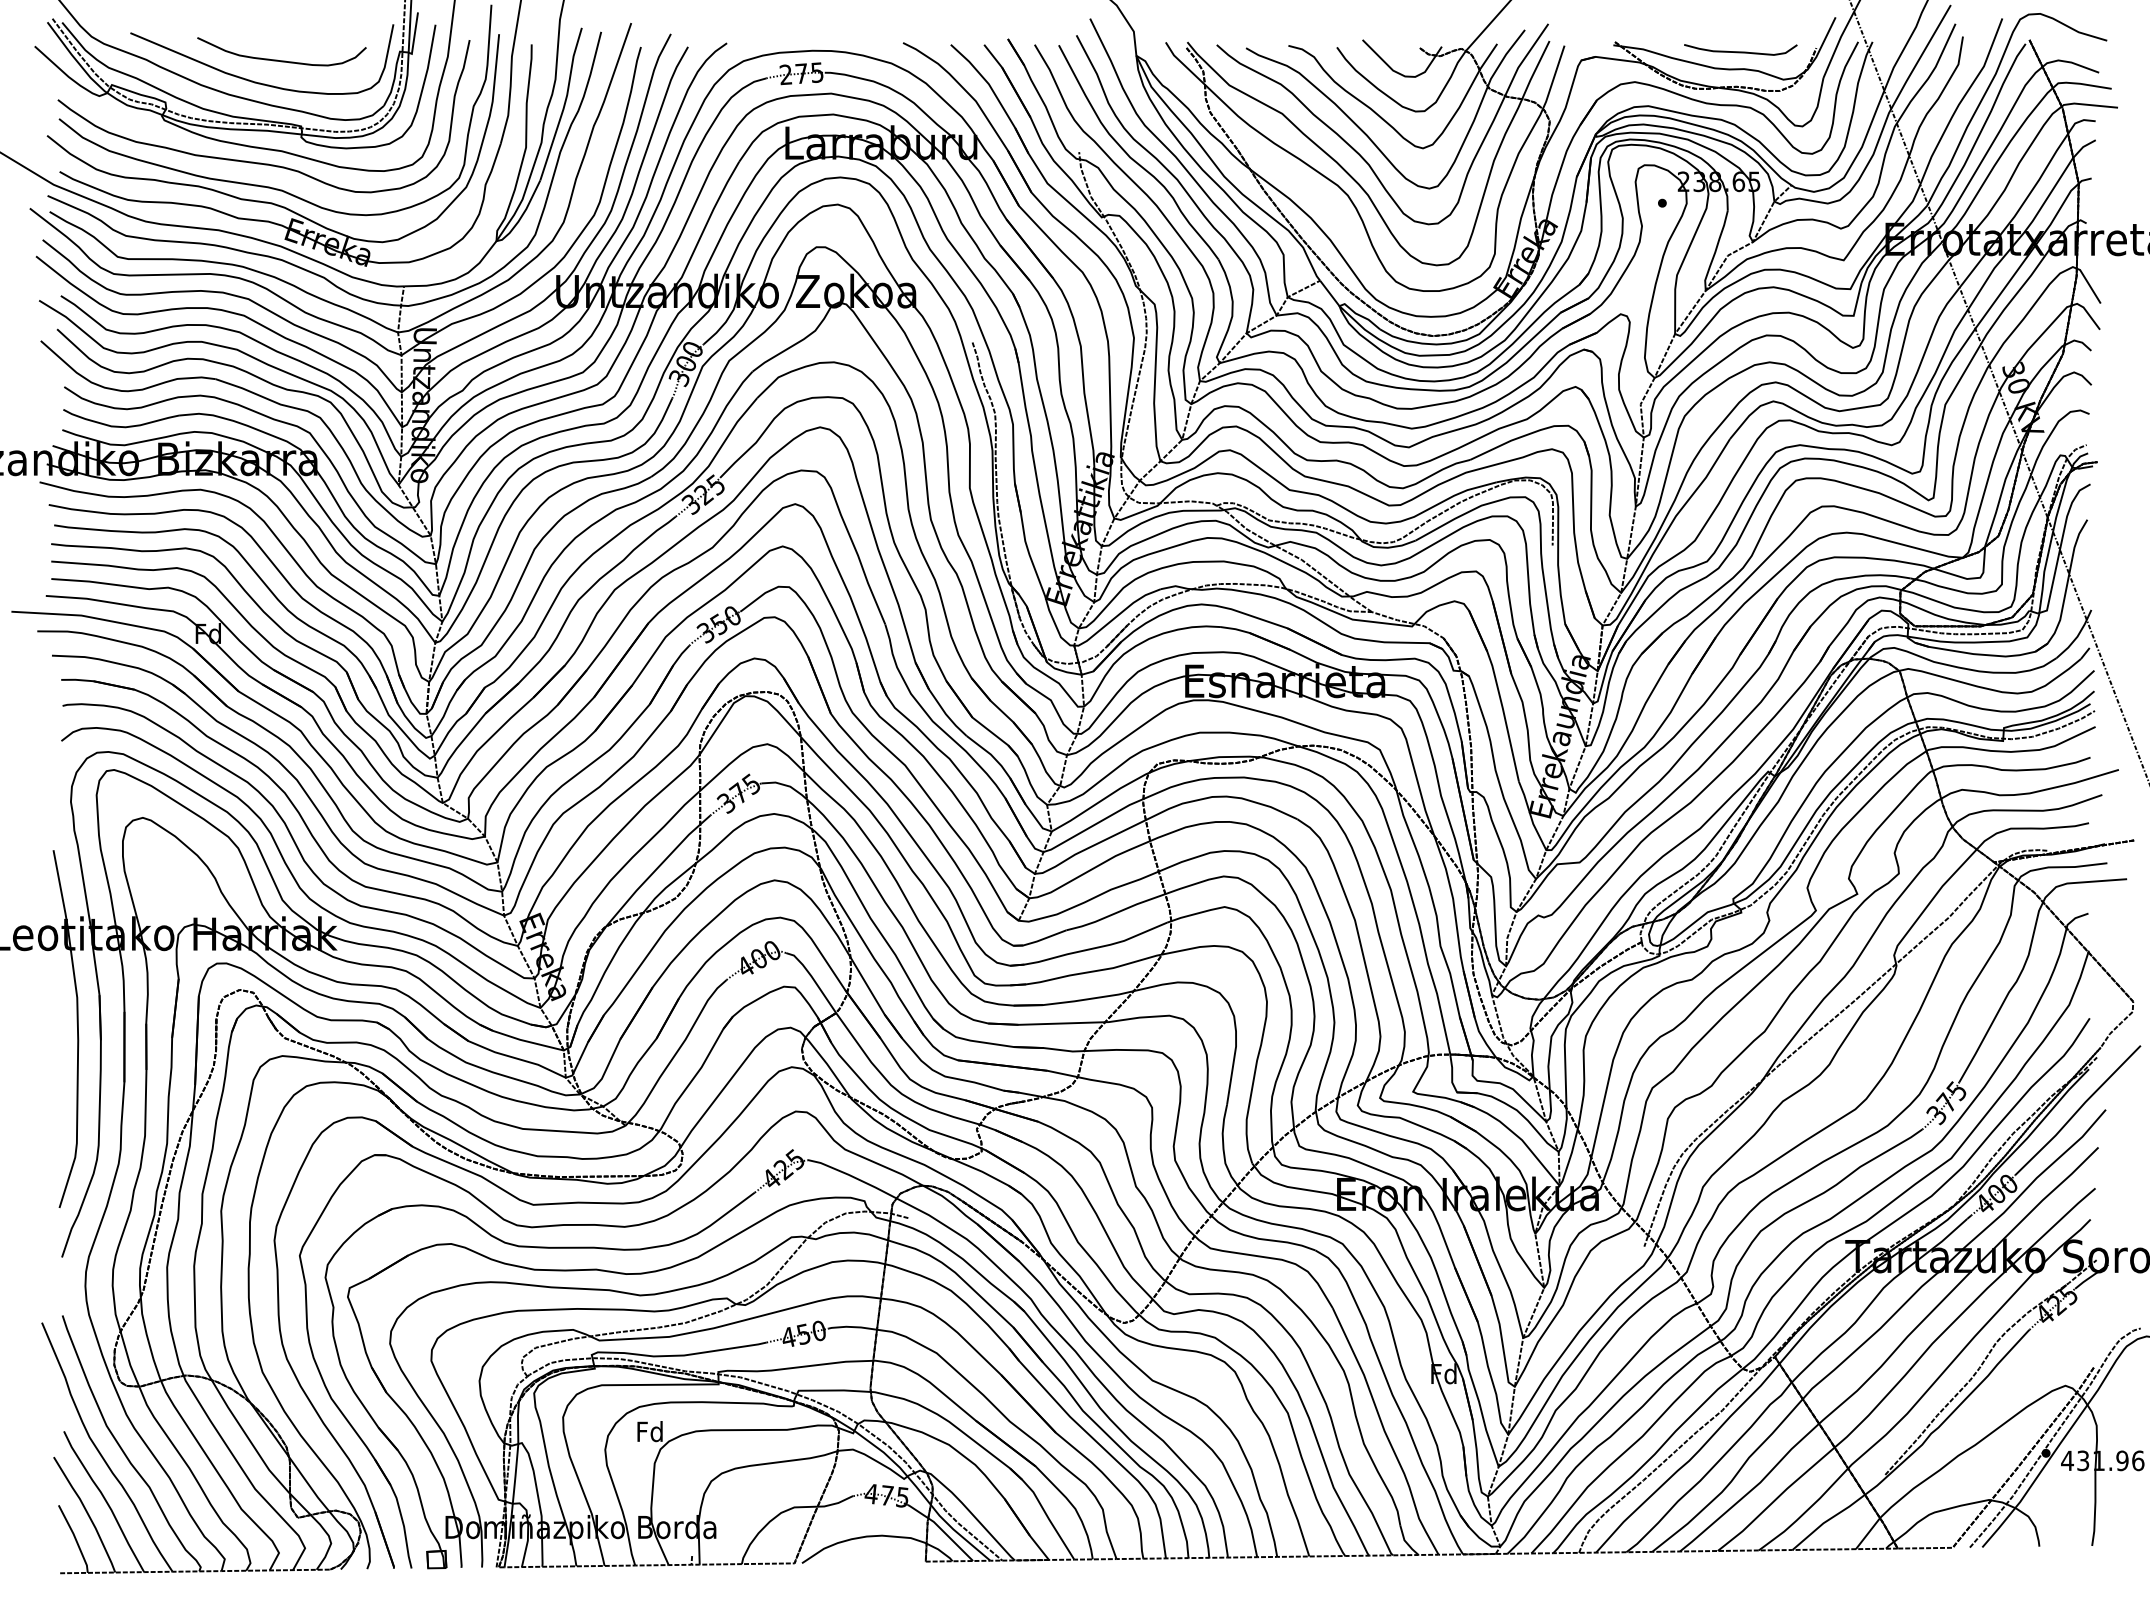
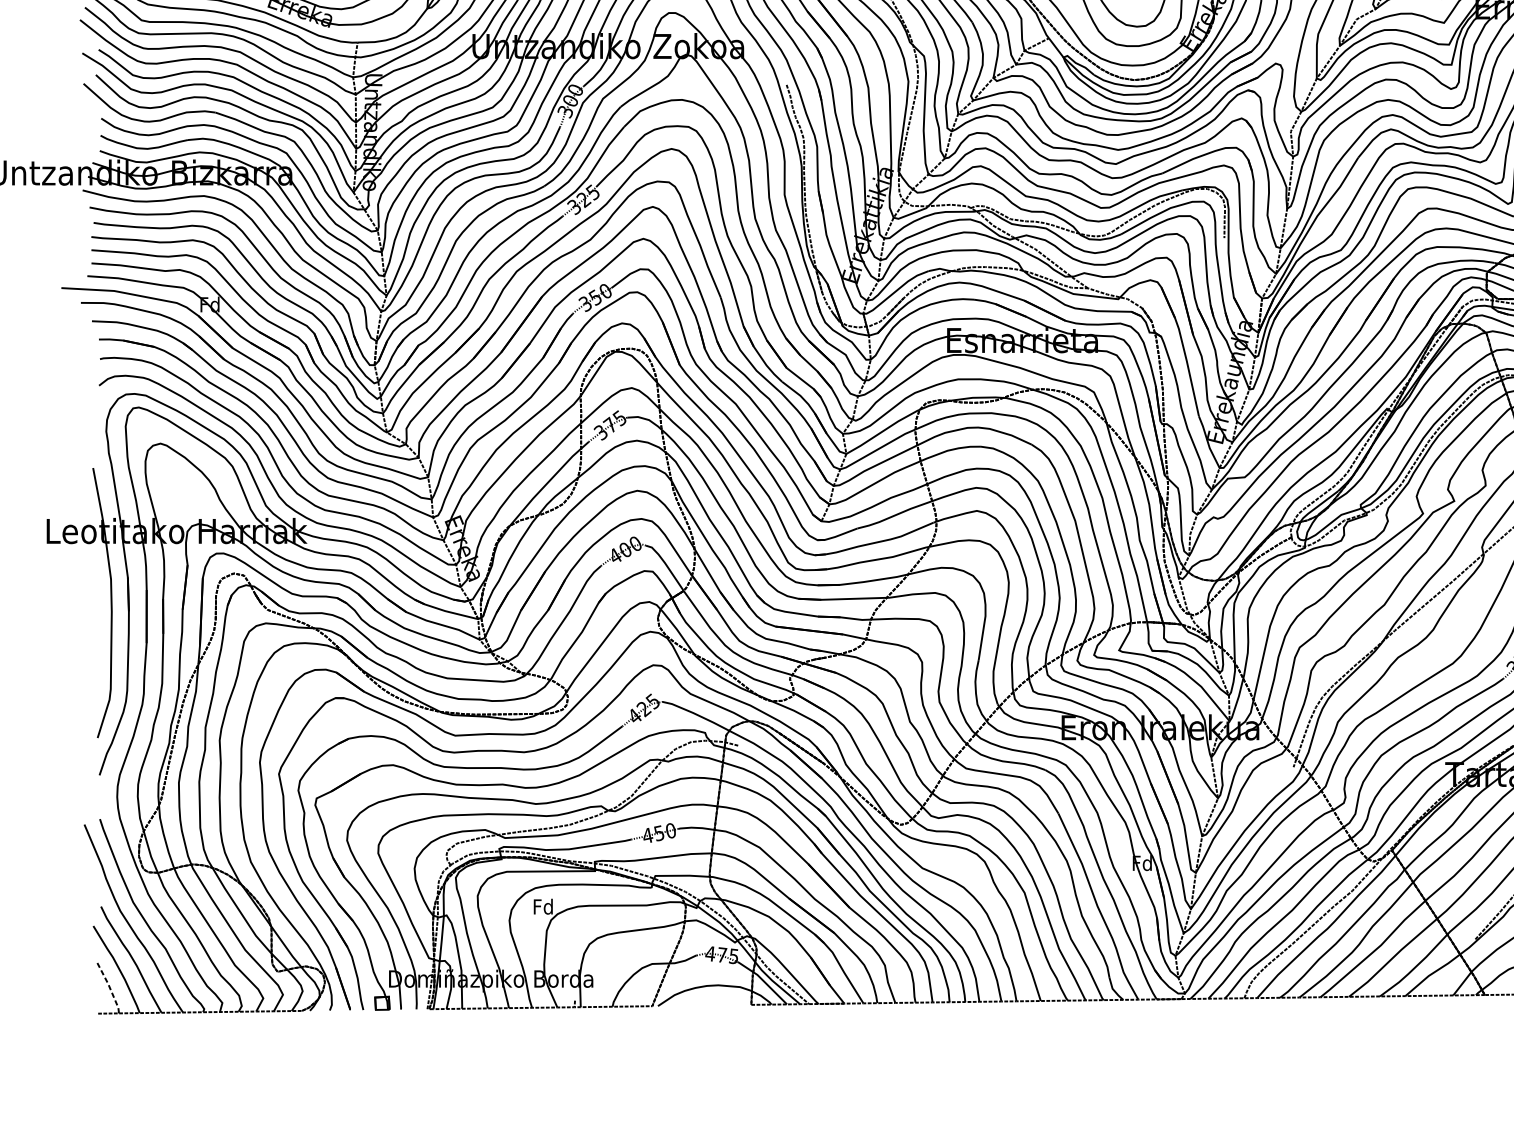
line: (75, 1538) -> (109, 987), solid -> dashed

